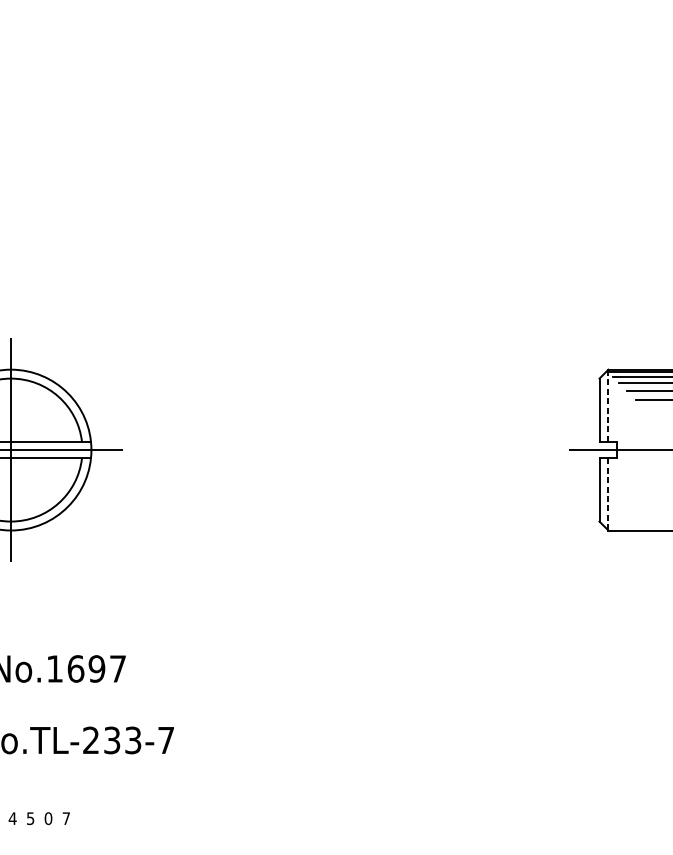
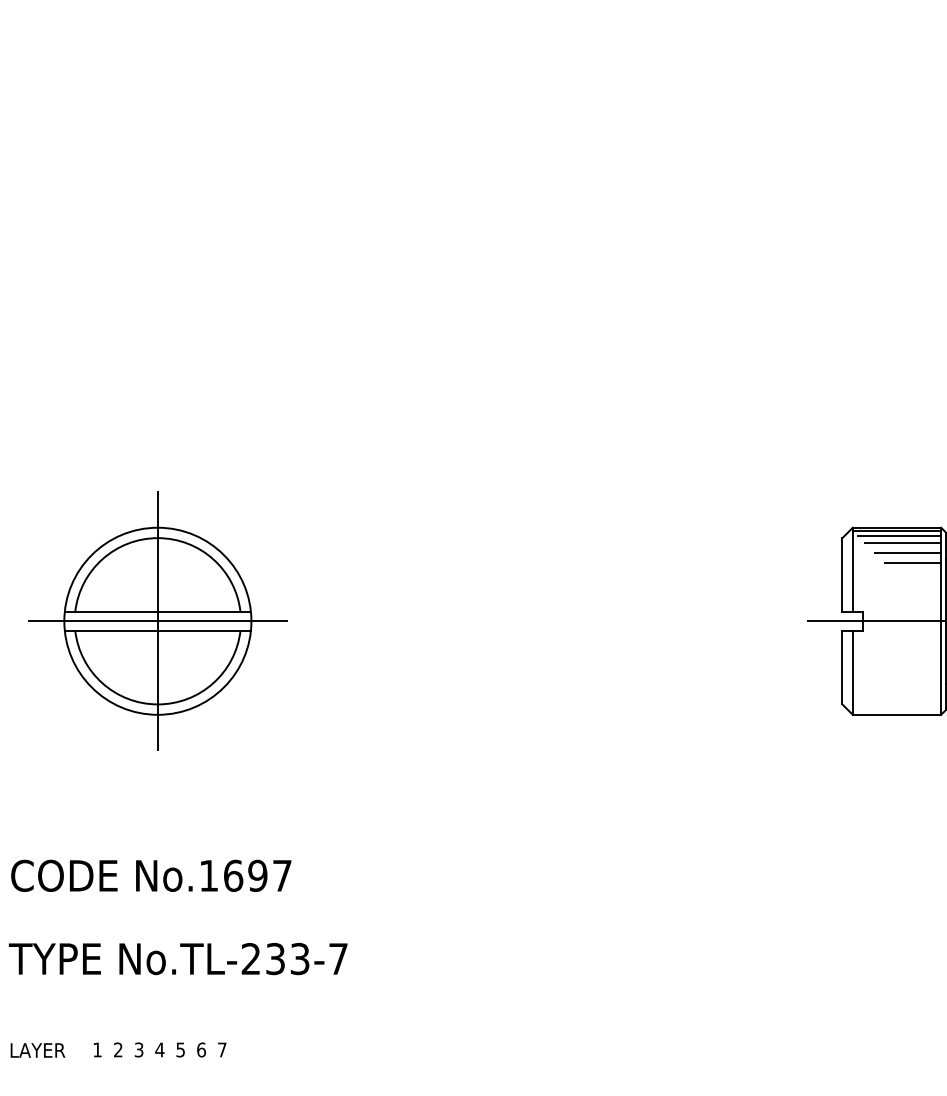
line: (608, 406) -> (852, 570), dashed -> solid
line: (608, 494) -> (852, 673), dashed -> solid
text: (48, 818) -> (201, 1049), 0 -> 6

